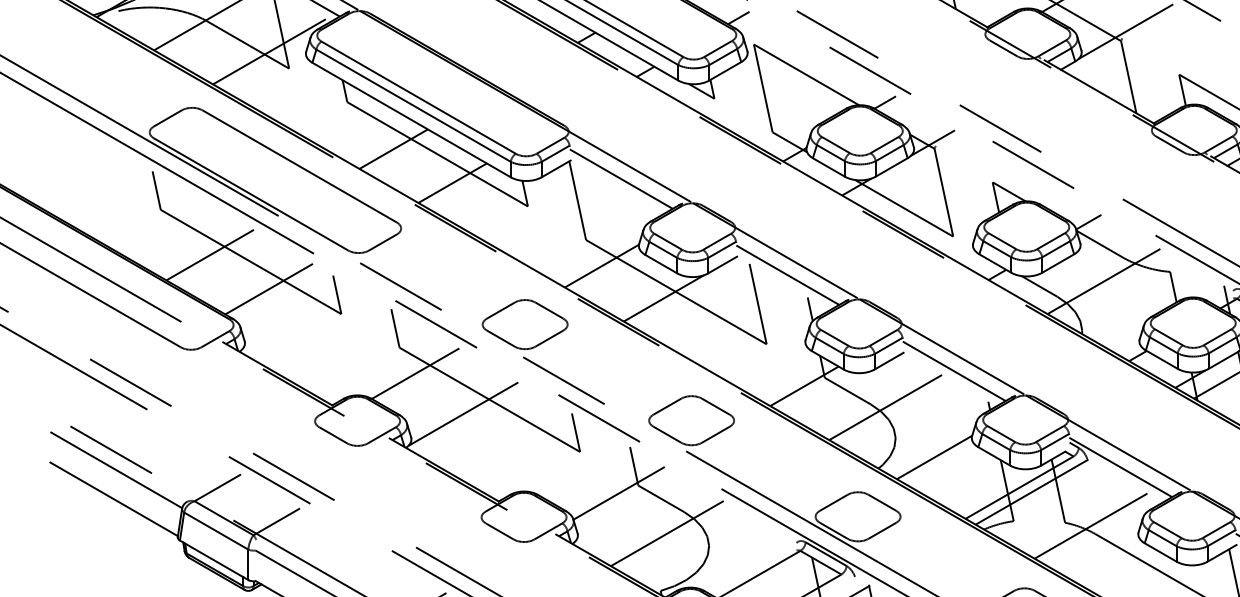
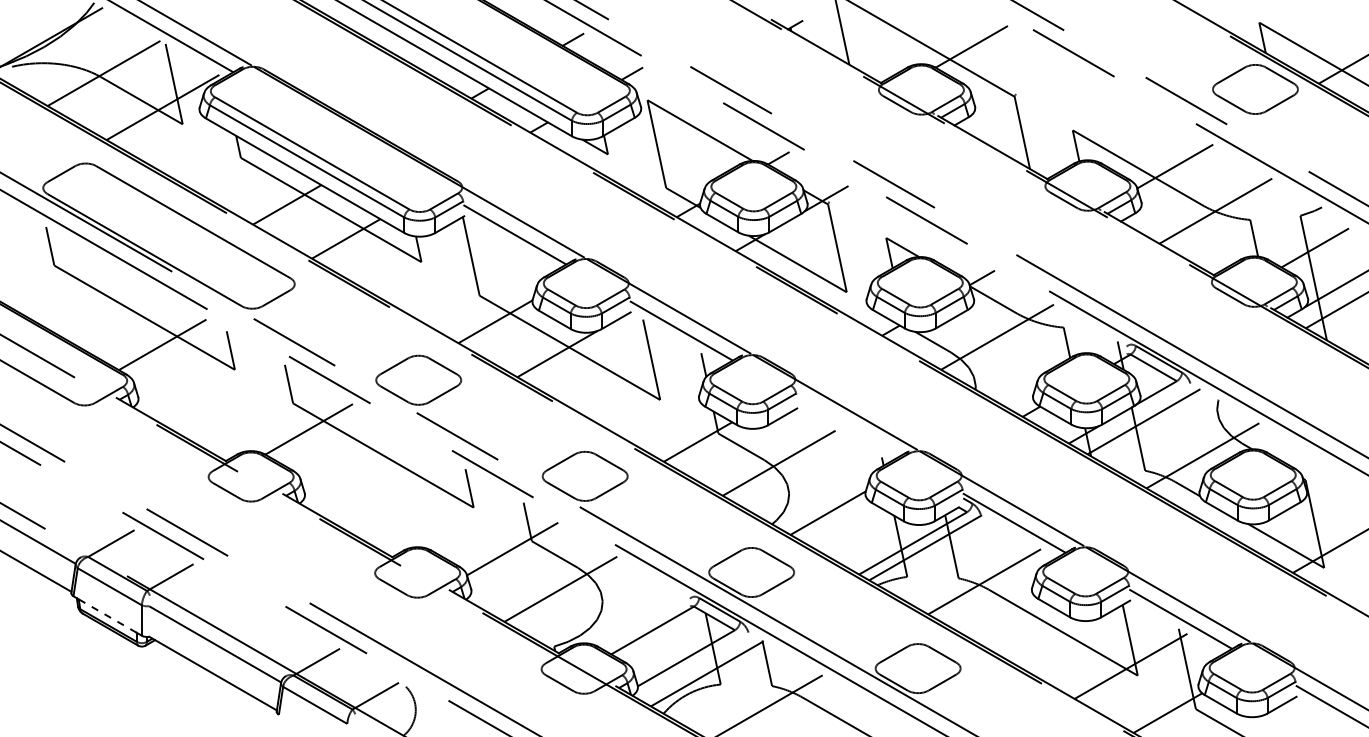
line: (1125, 31) -> (1019, 87), removed
line: (209, 254) -> (103, 310), removed
line: (953, 370) -> (847, 426), removed
line: (462, 413) -> (356, 469), removed
line: (213, 559) -> (107, 615), solid -> dashed

